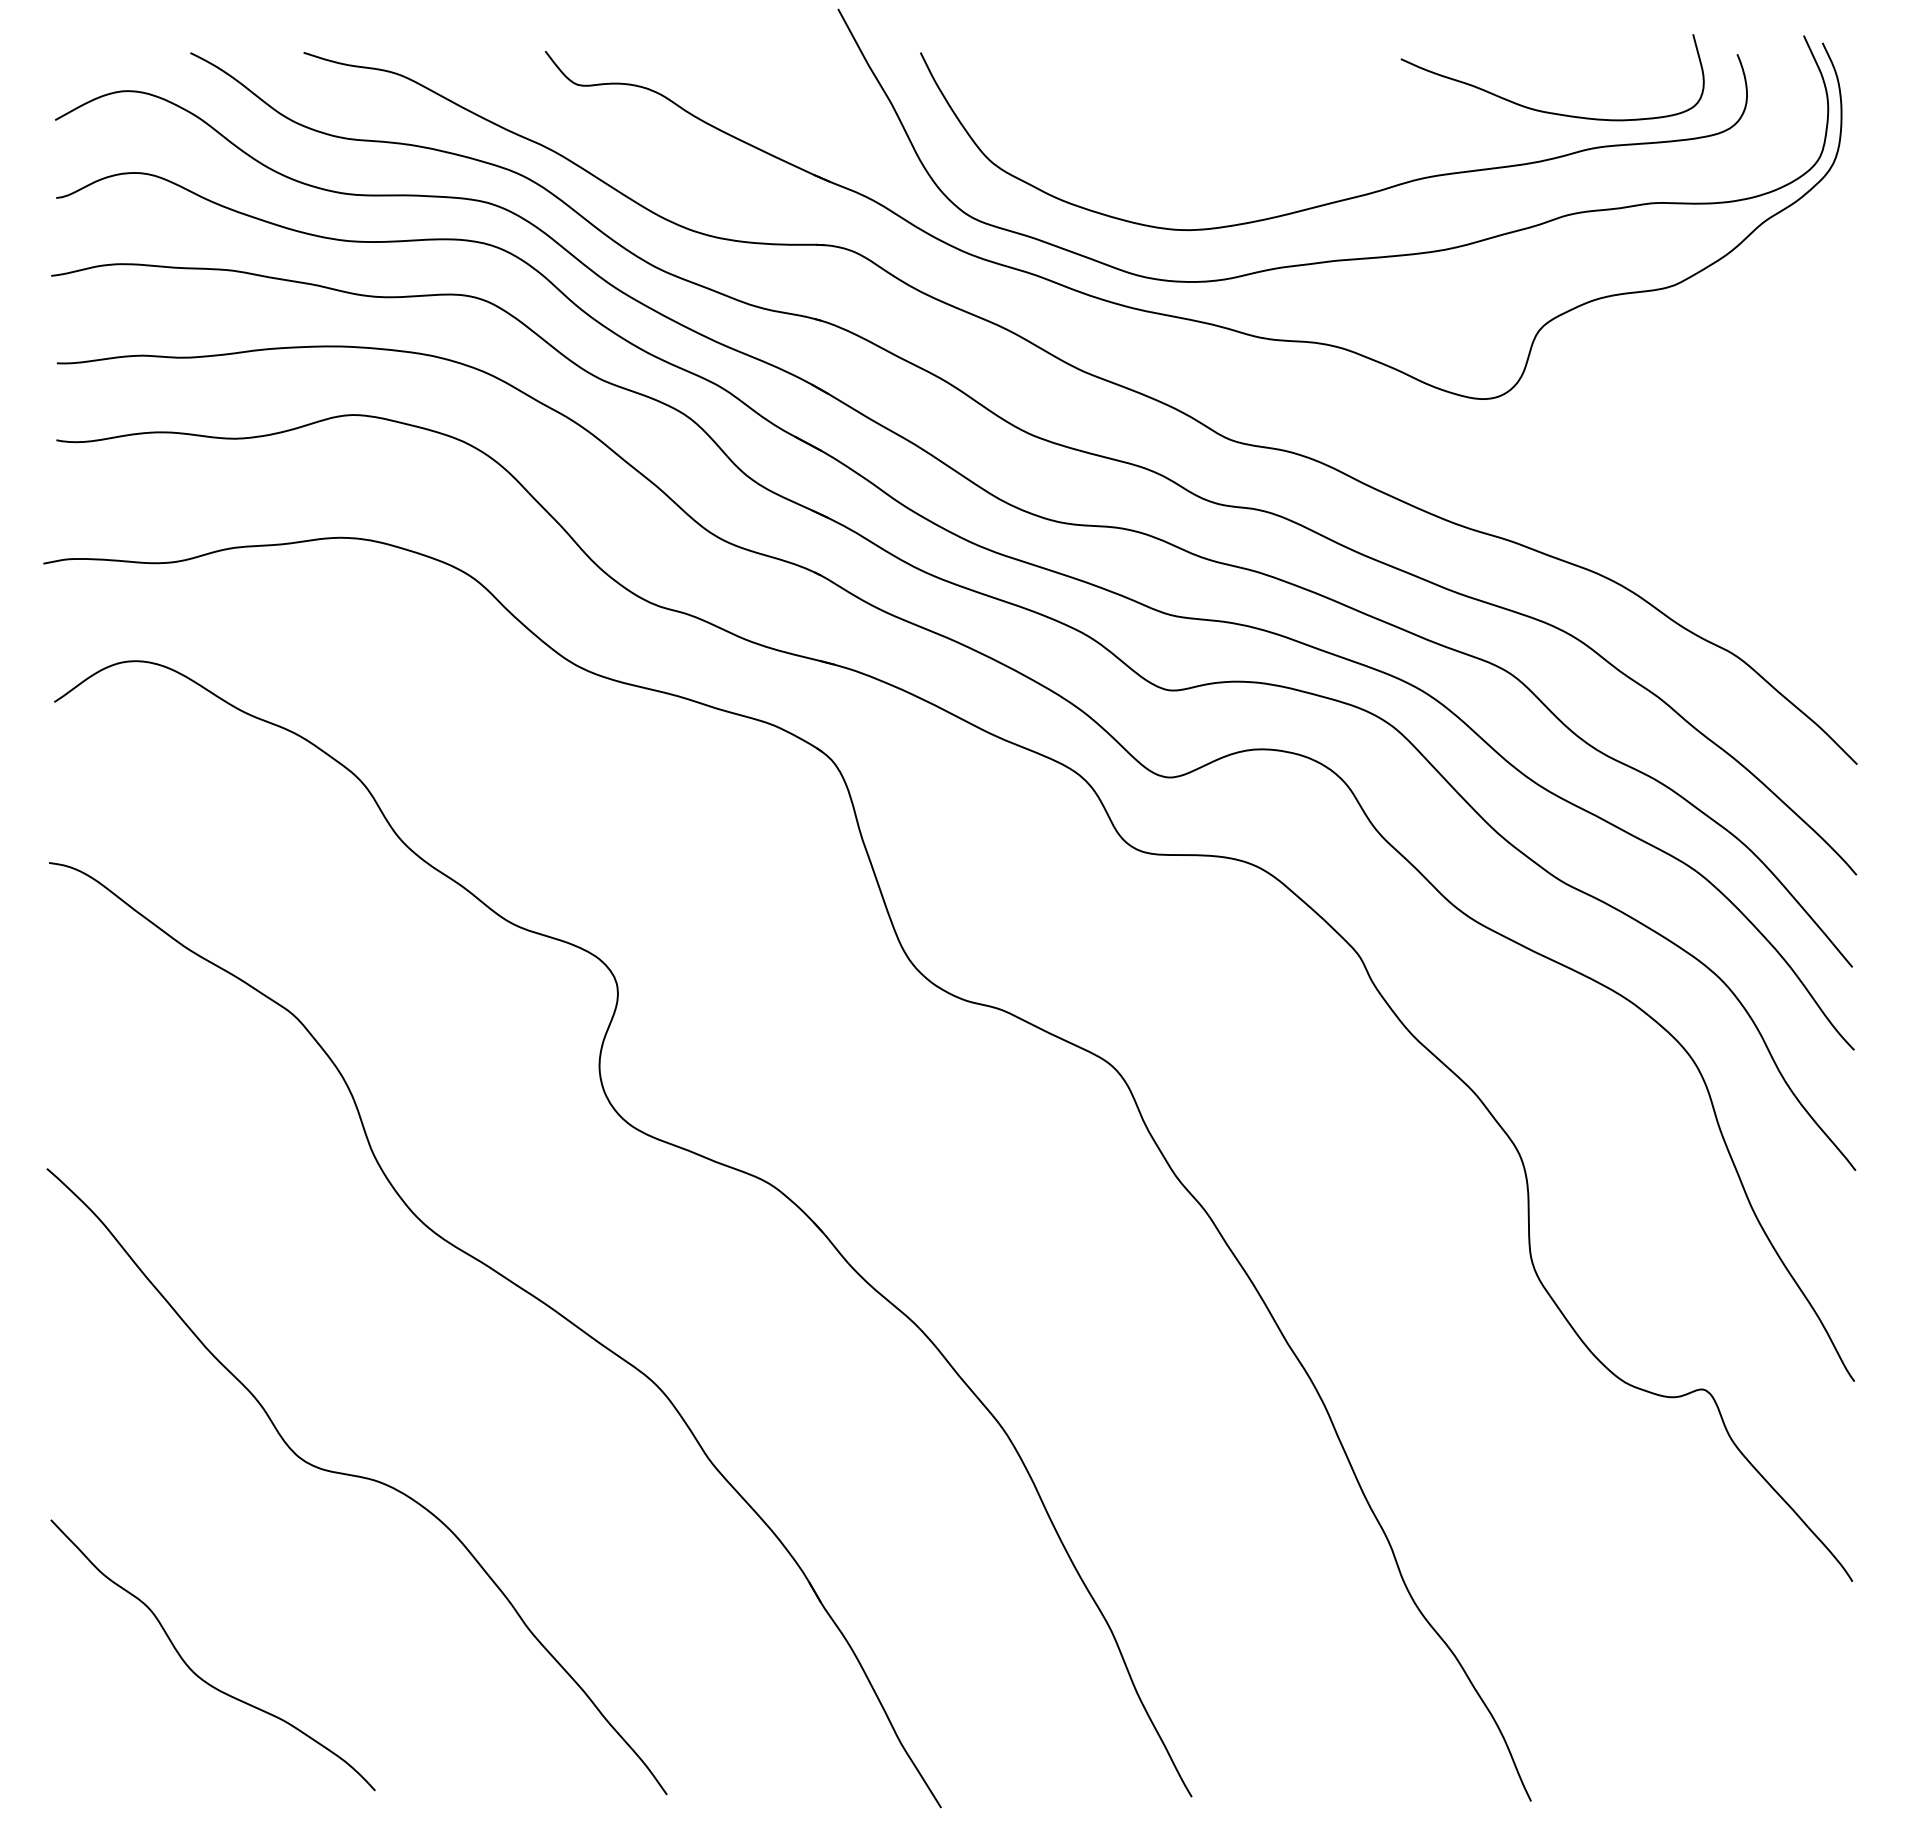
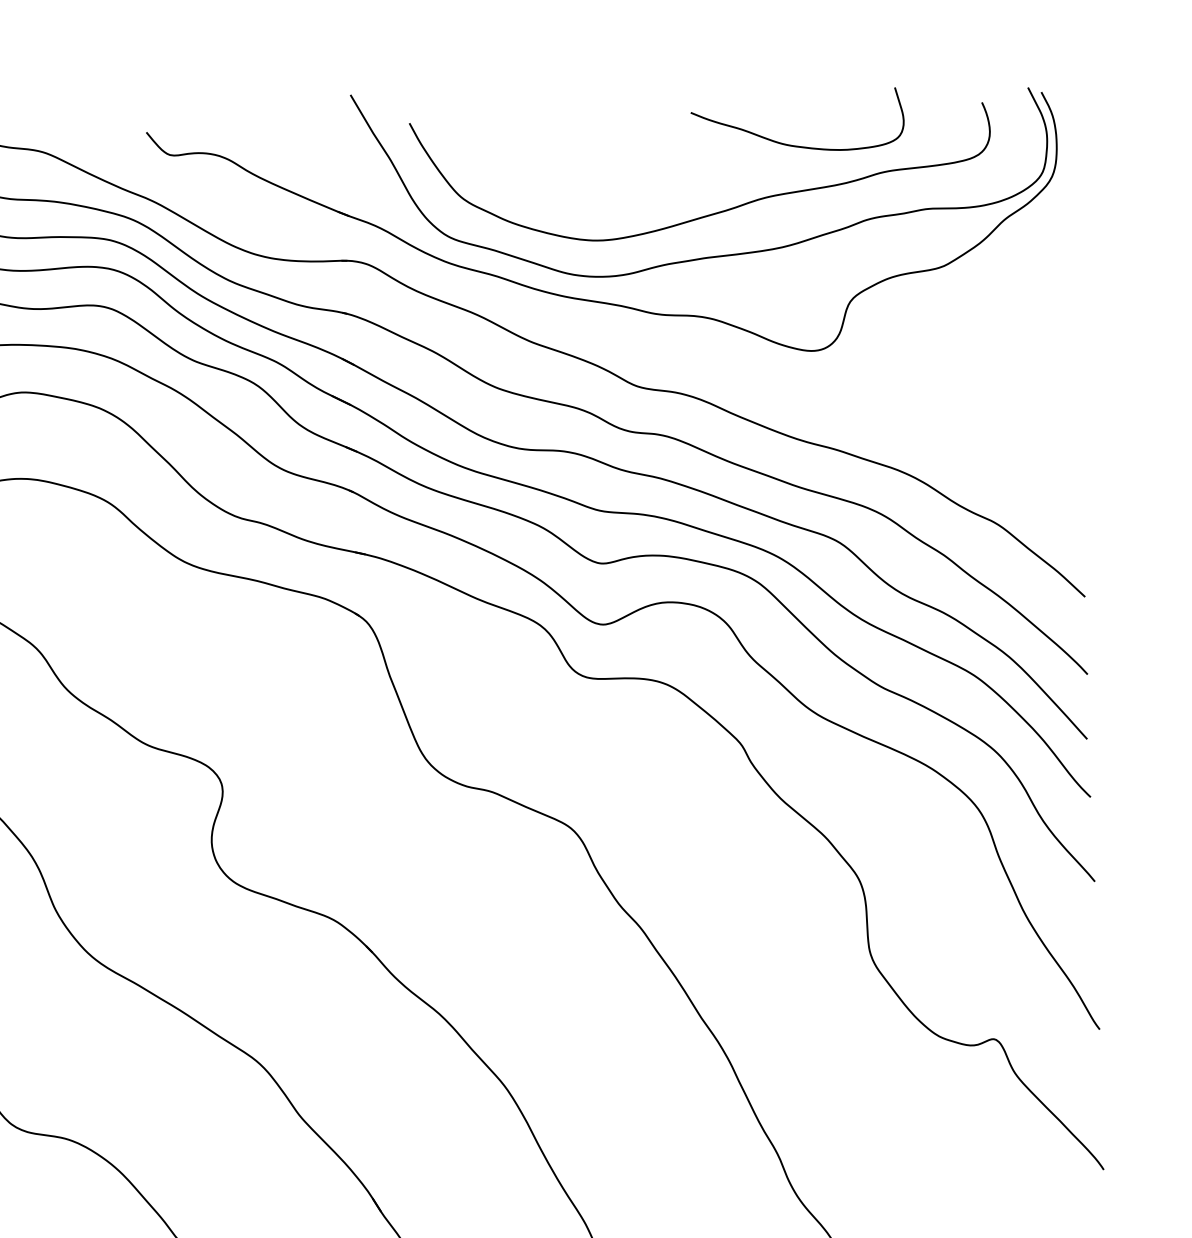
curve: (1543, 110) -> (792, 144), moved

